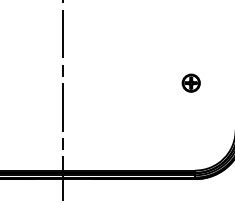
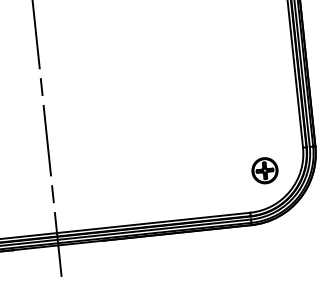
part: (190, 82) -> (263, 169), moved

